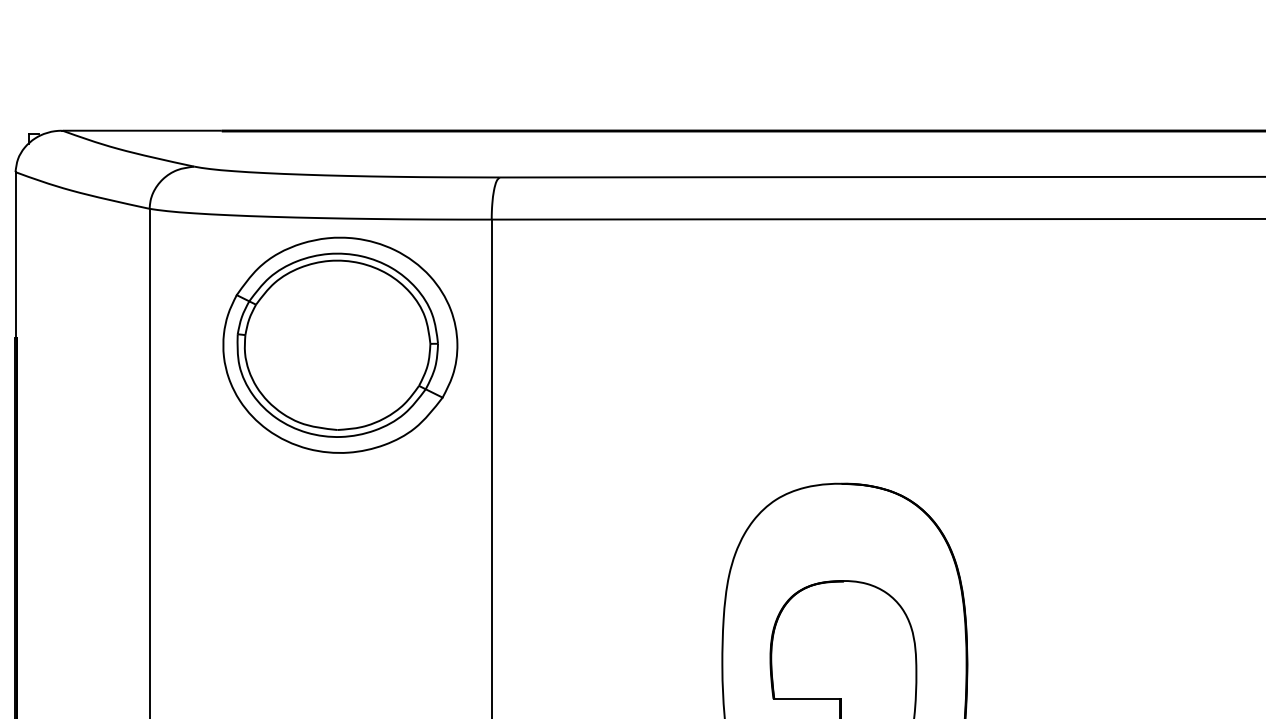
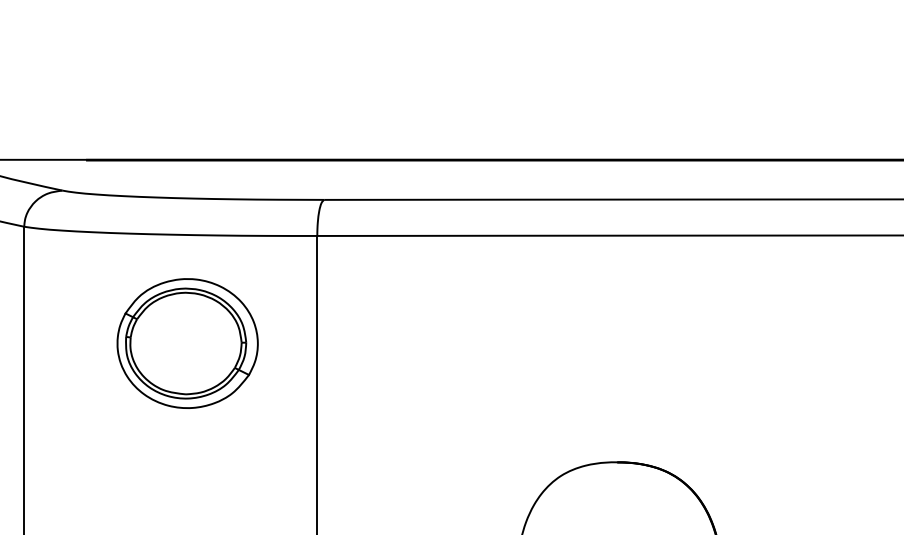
part: (340, 344) -> (187, 342), size x0.7

